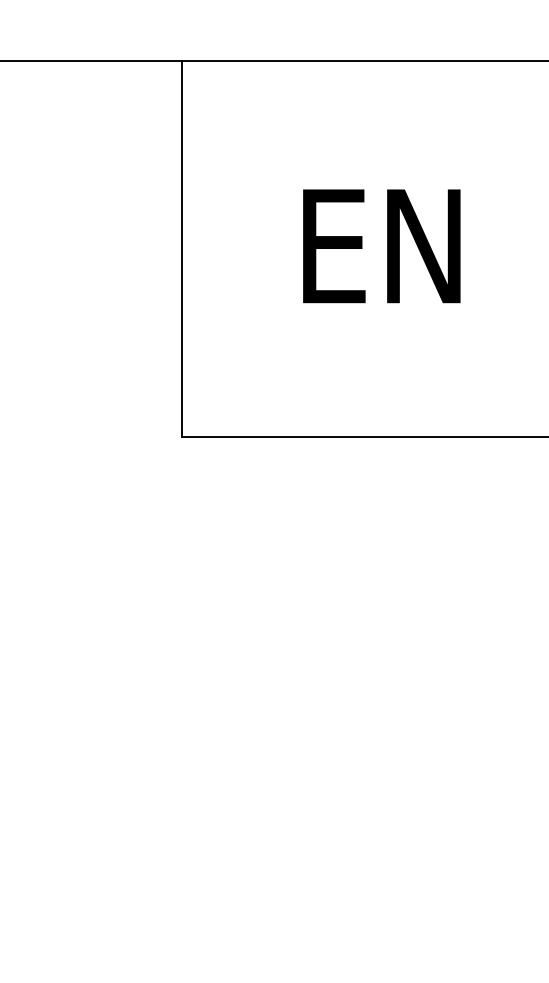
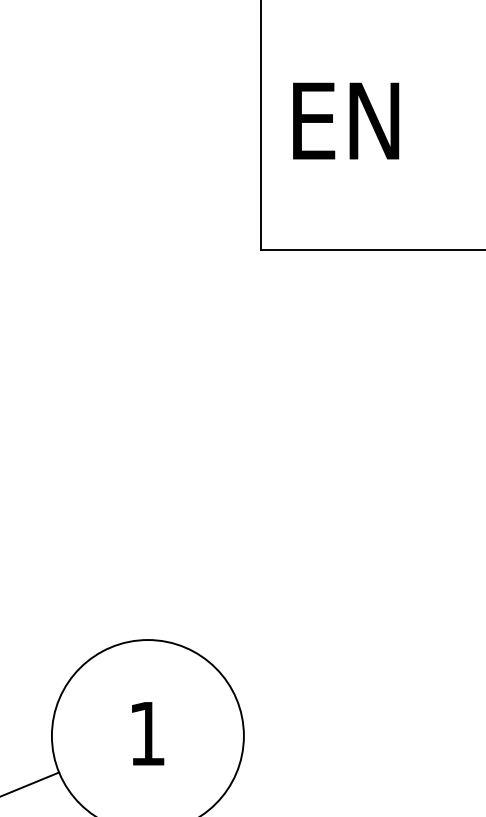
text: (382, 245) -> (346, 120), moved

